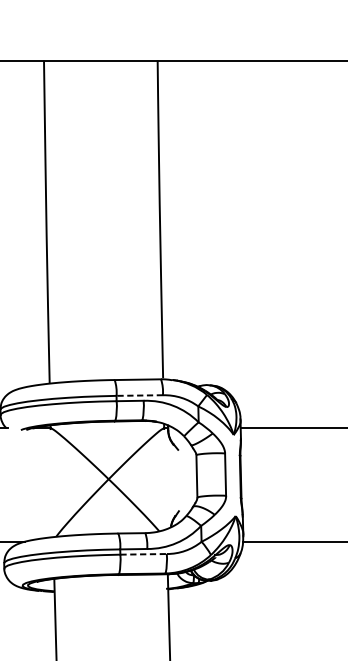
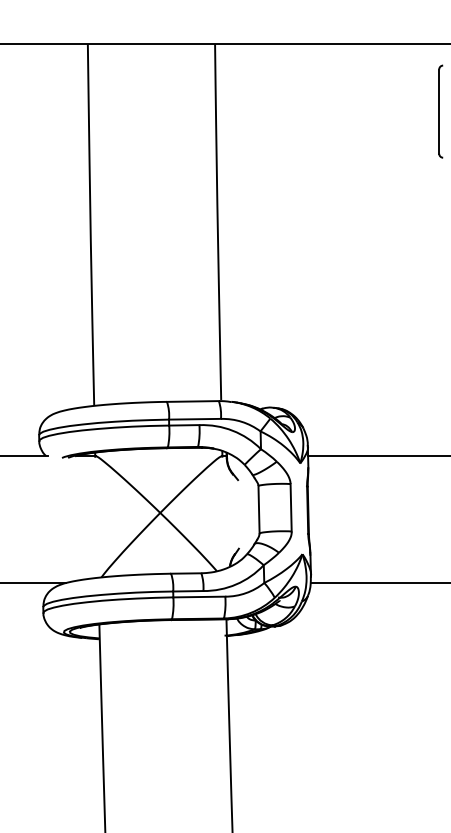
line: (140, 395) -> (195, 419), dashed -> solid
line: (143, 554) -> (199, 597), dashed -> solid

